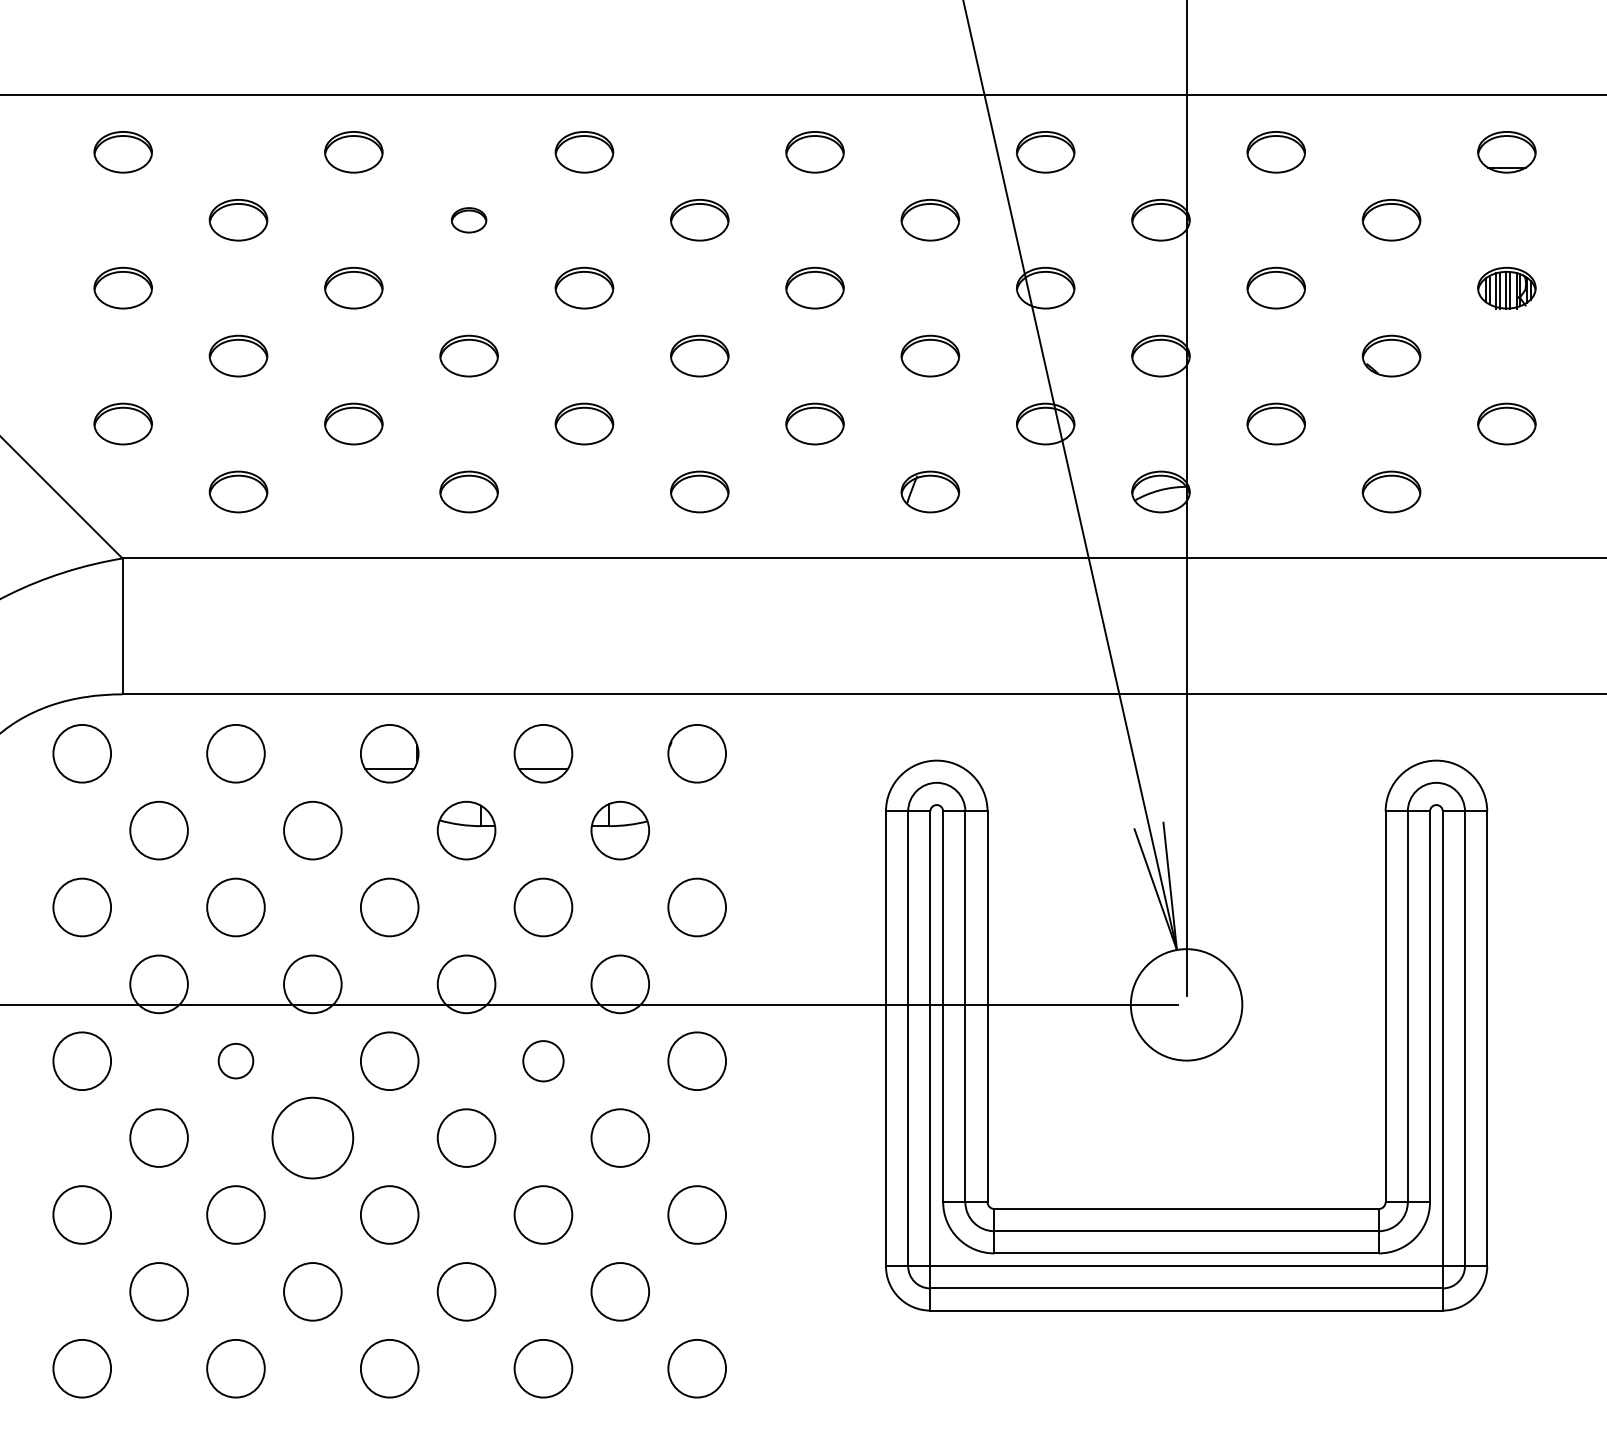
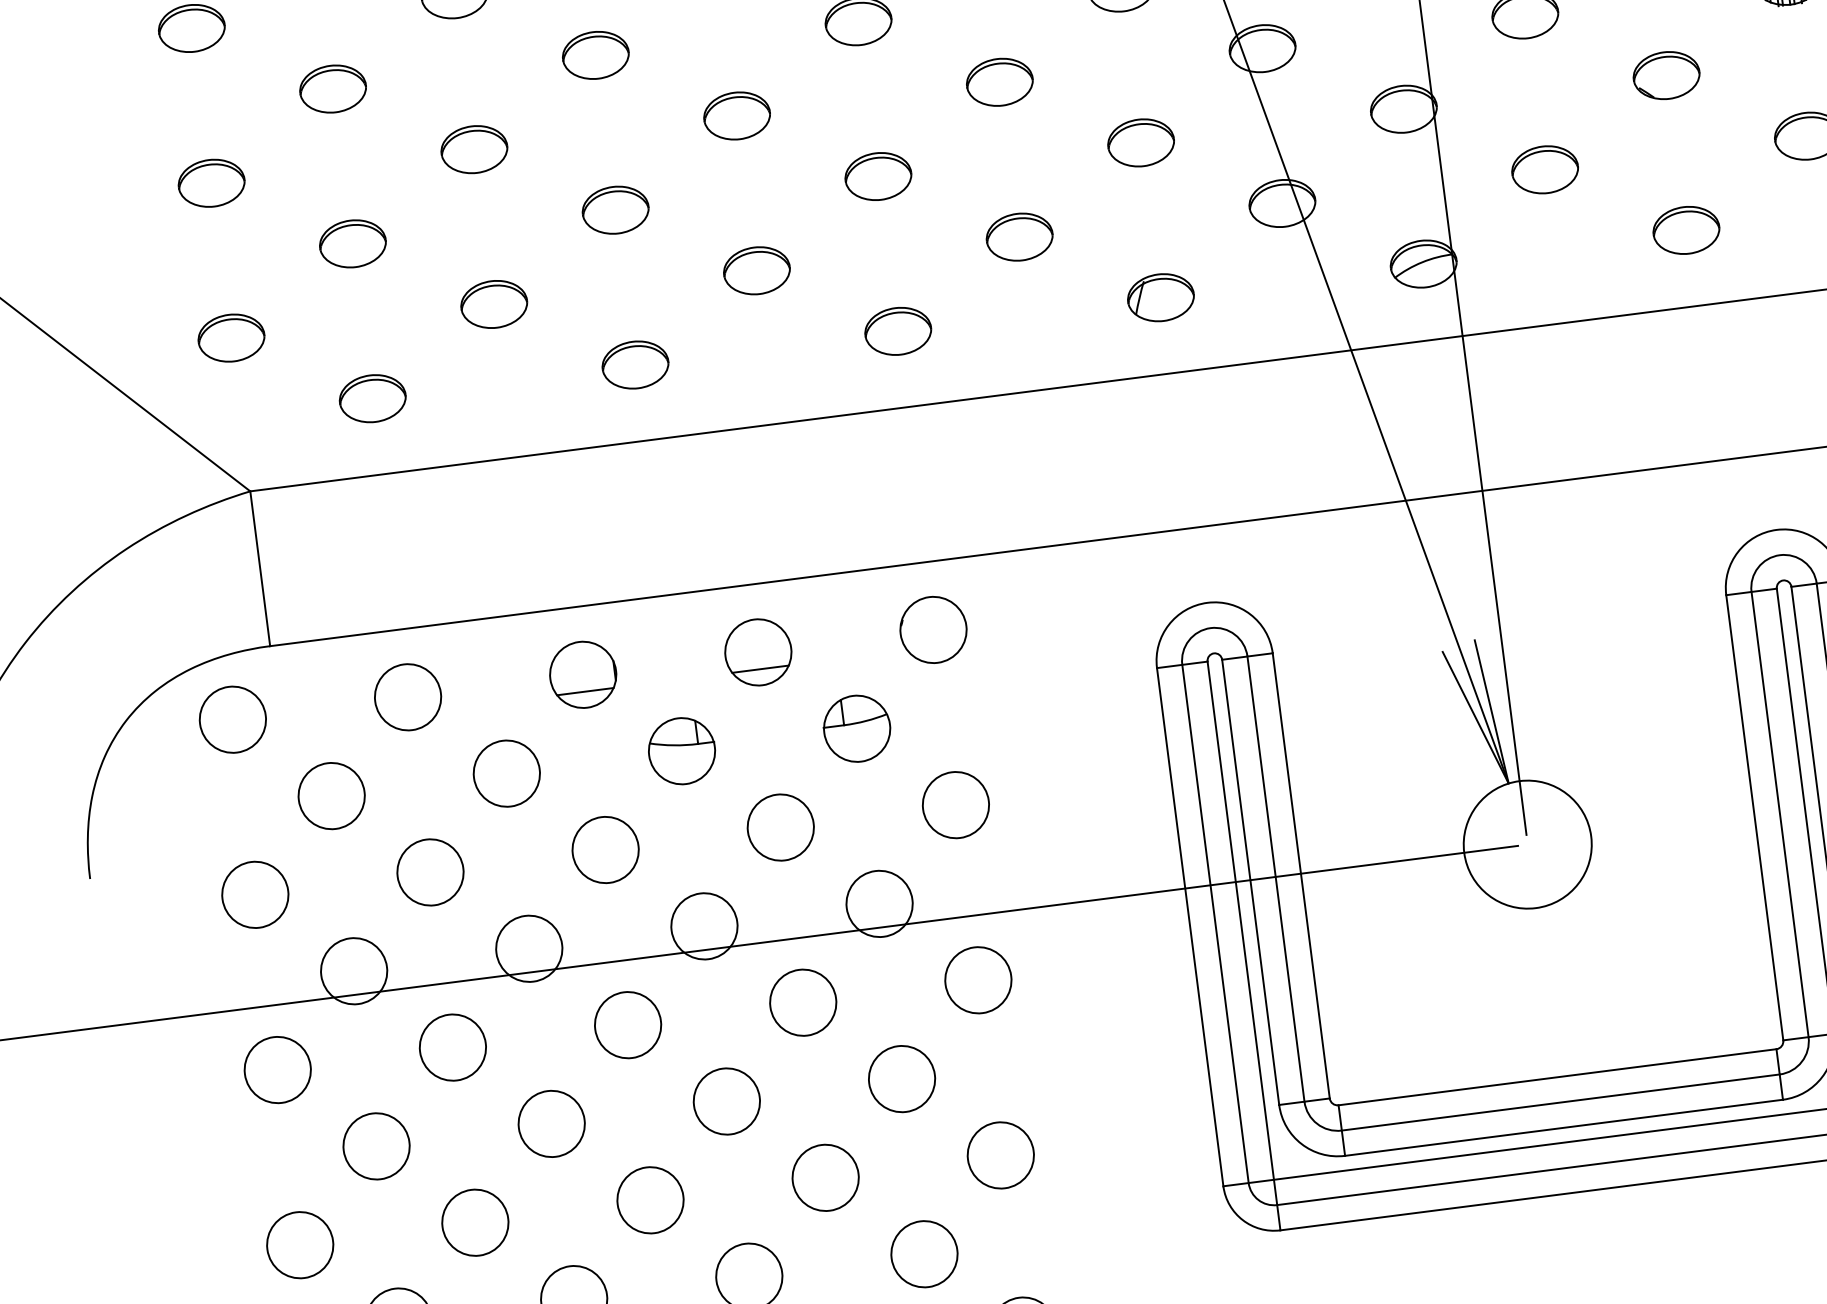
part: (468, 220) -> (595, 55), size x1.67
circle: (235, 1060) -> (452, 1046), size x1.67
circle: (543, 1061) -> (803, 1003), size x1.43
circle: (312, 1137) -> (551, 1123), size x0.71

